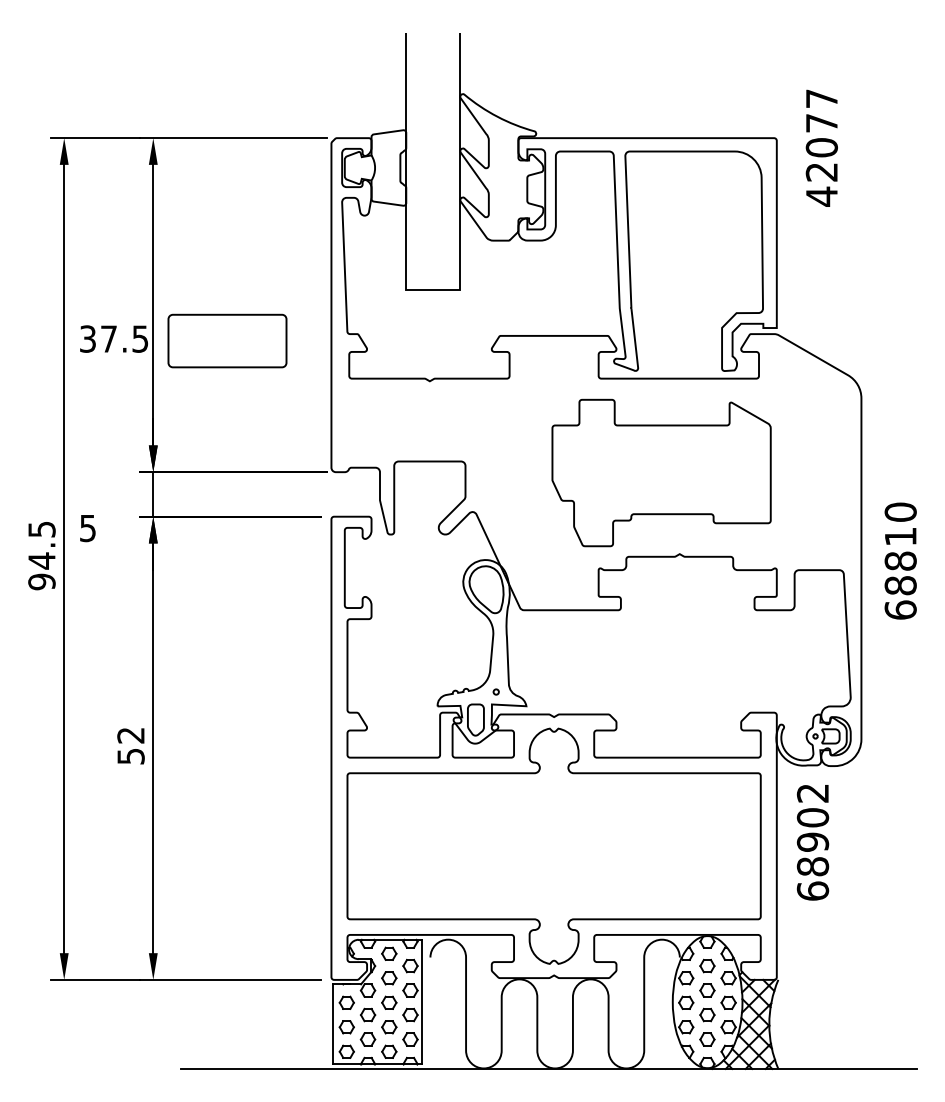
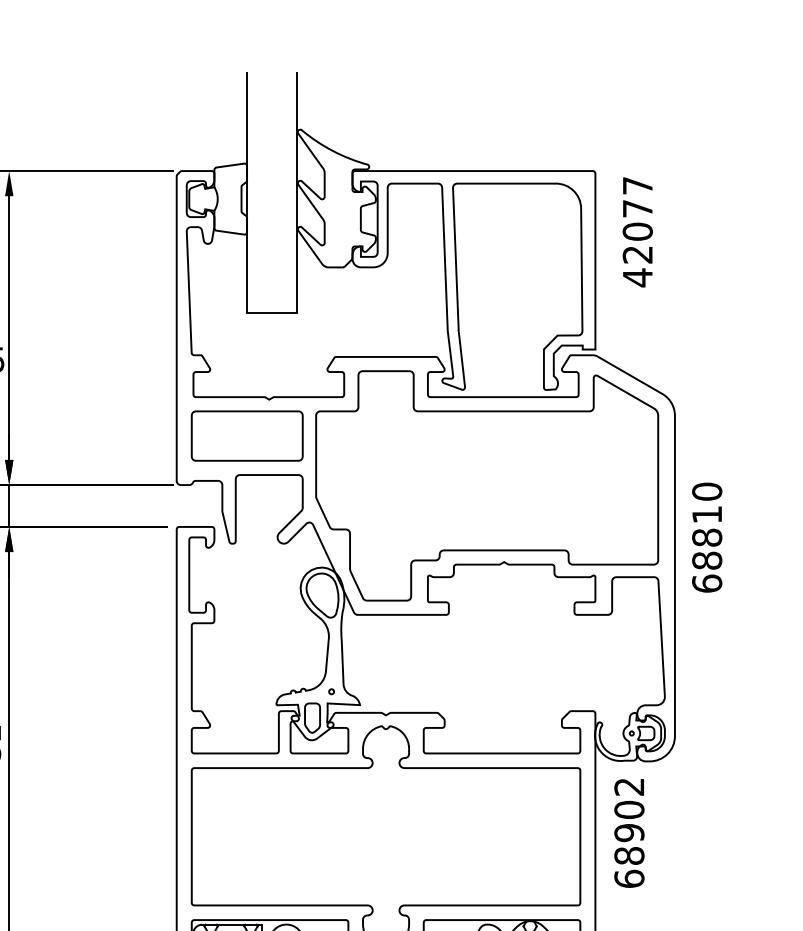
text: (821, 147) -> (637, 231), moved
part: (227, 340) -> (247, 435), moved
part: (661, 472) -> (487, 485), size x1.67
text: (900, 560) -> (706, 537), moved

